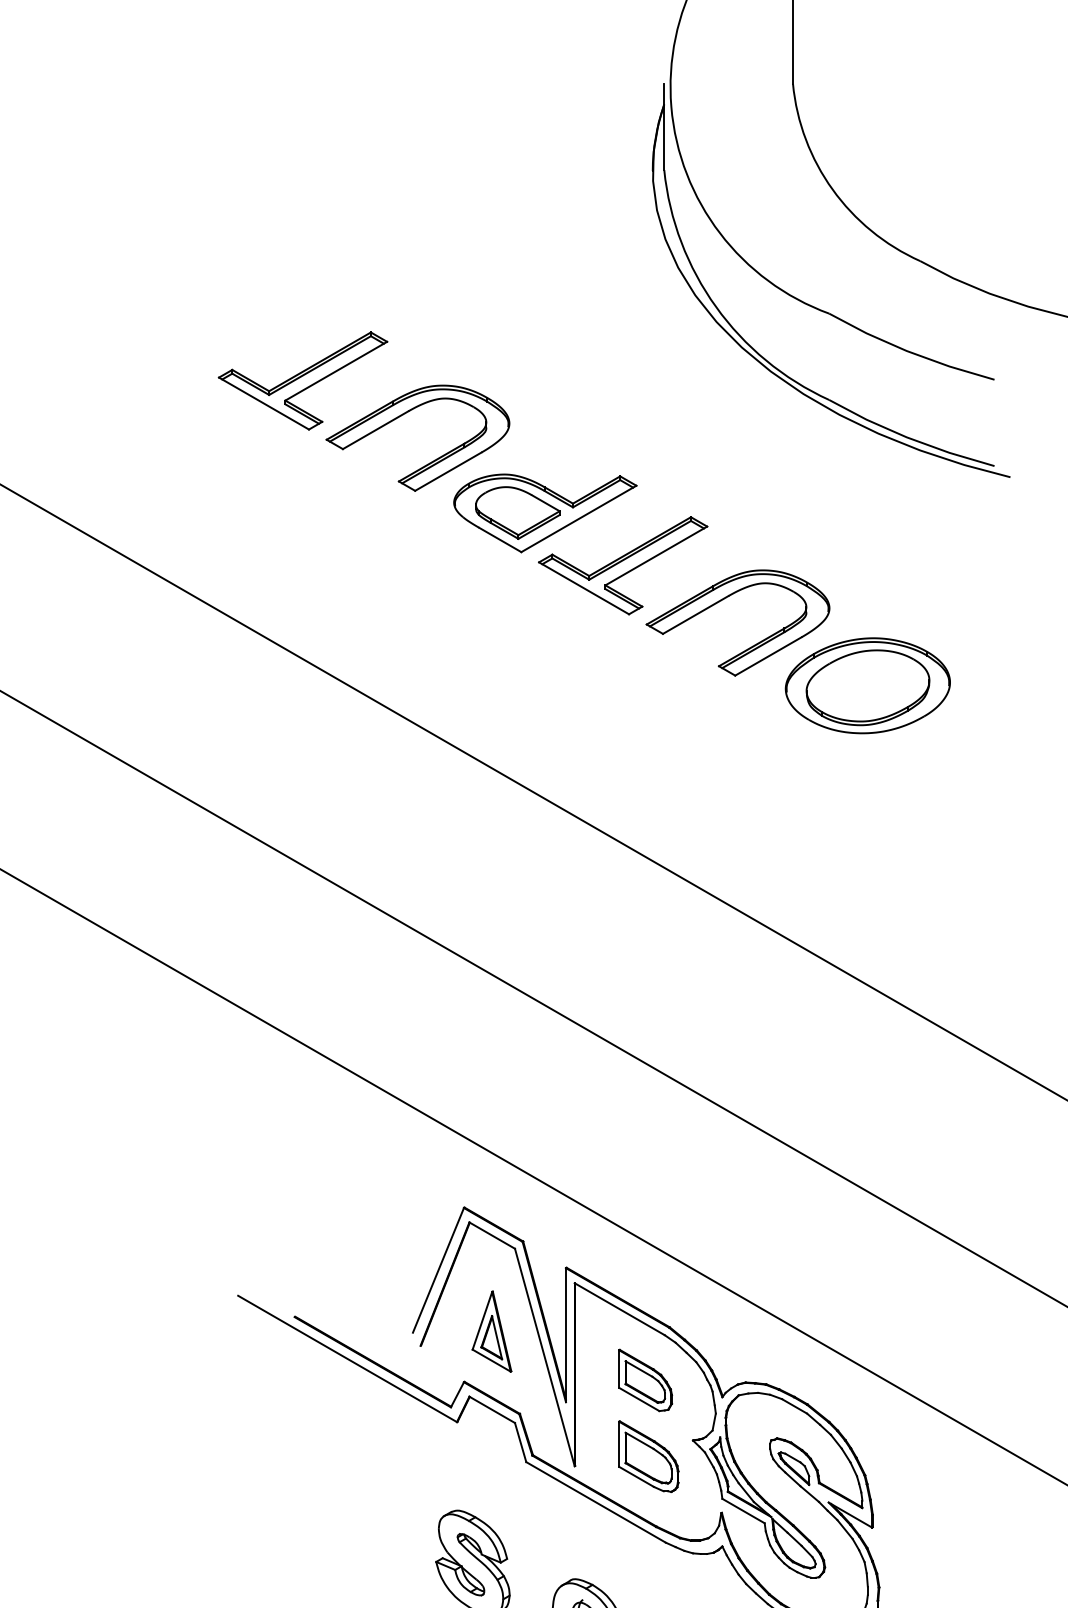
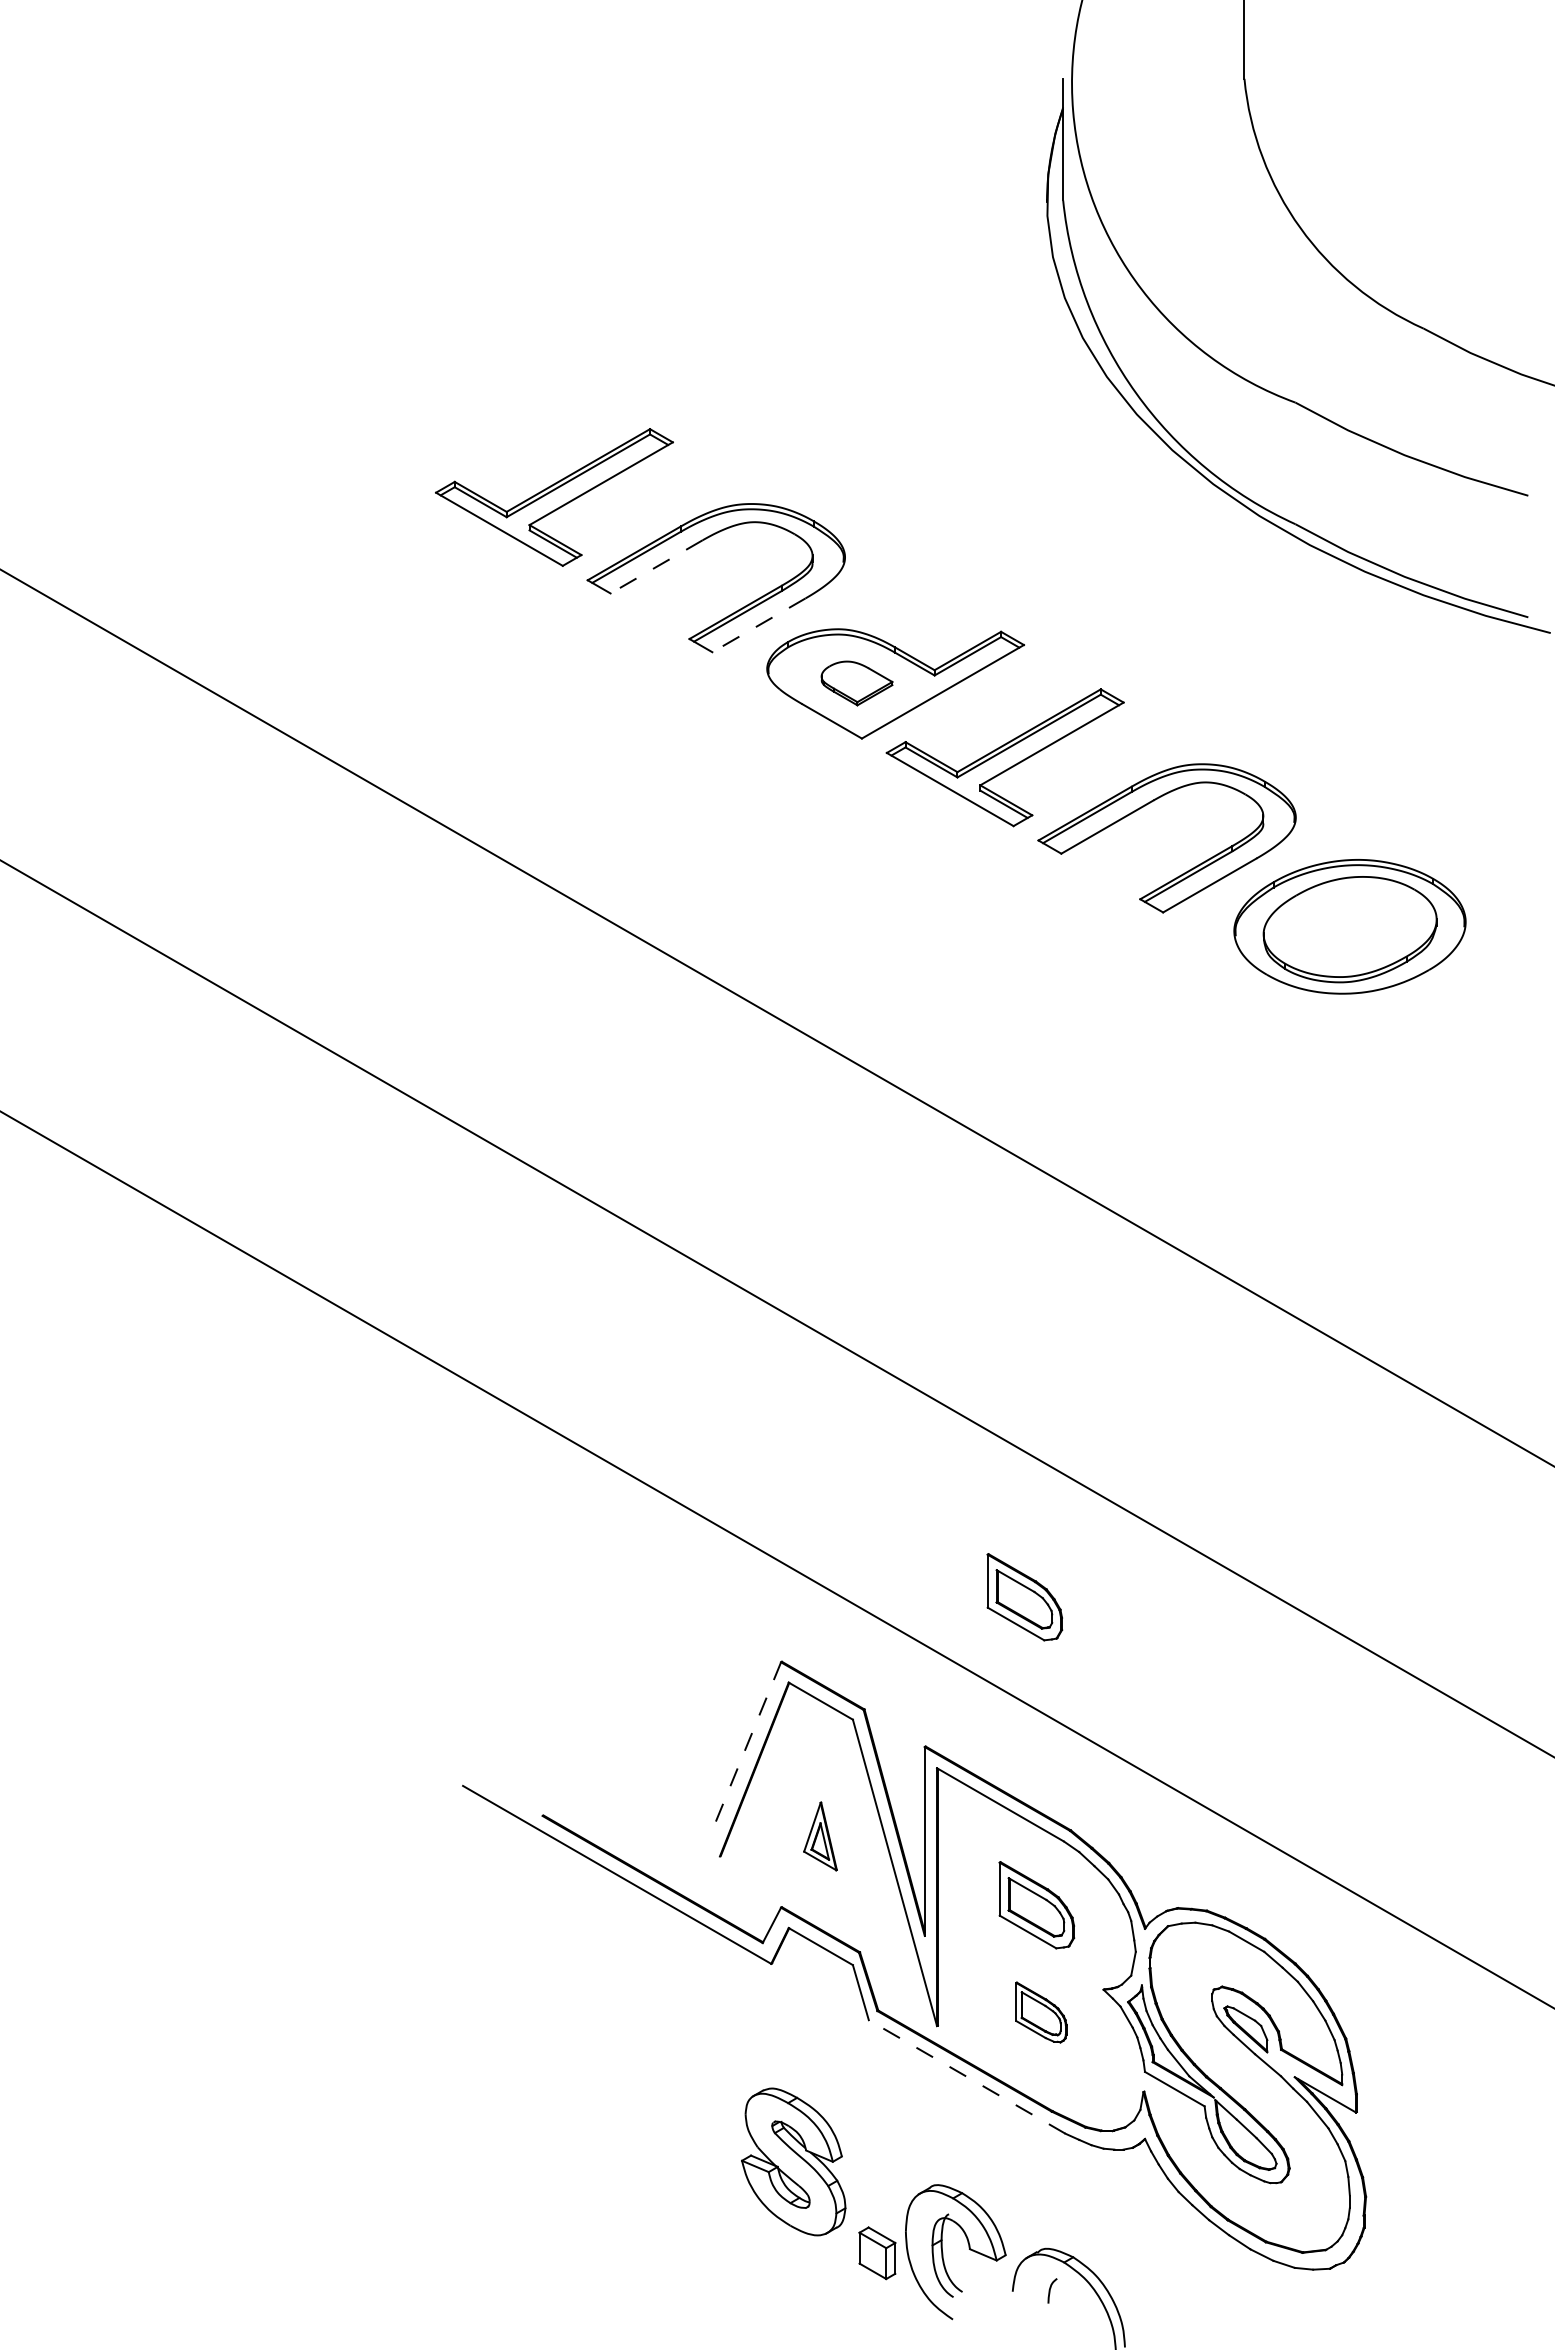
line: (375, 430) -> (656, 567), solid -> dashed
line: (447, 471) -> (758, 625), solid -> dashed
part: (517, 513) -> (856, 683), size x0.6
part: (636, 1161) -> (1024, 1597), added
line: (438, 1270) -> (745, 1750), solid -> dashed
part: (491, 1331) -> (820, 1836), size x0.6
part: (648, 1456) -> (1041, 2012), size x0.6
line: (596, 1502) -> (967, 2076), solid -> dashed

